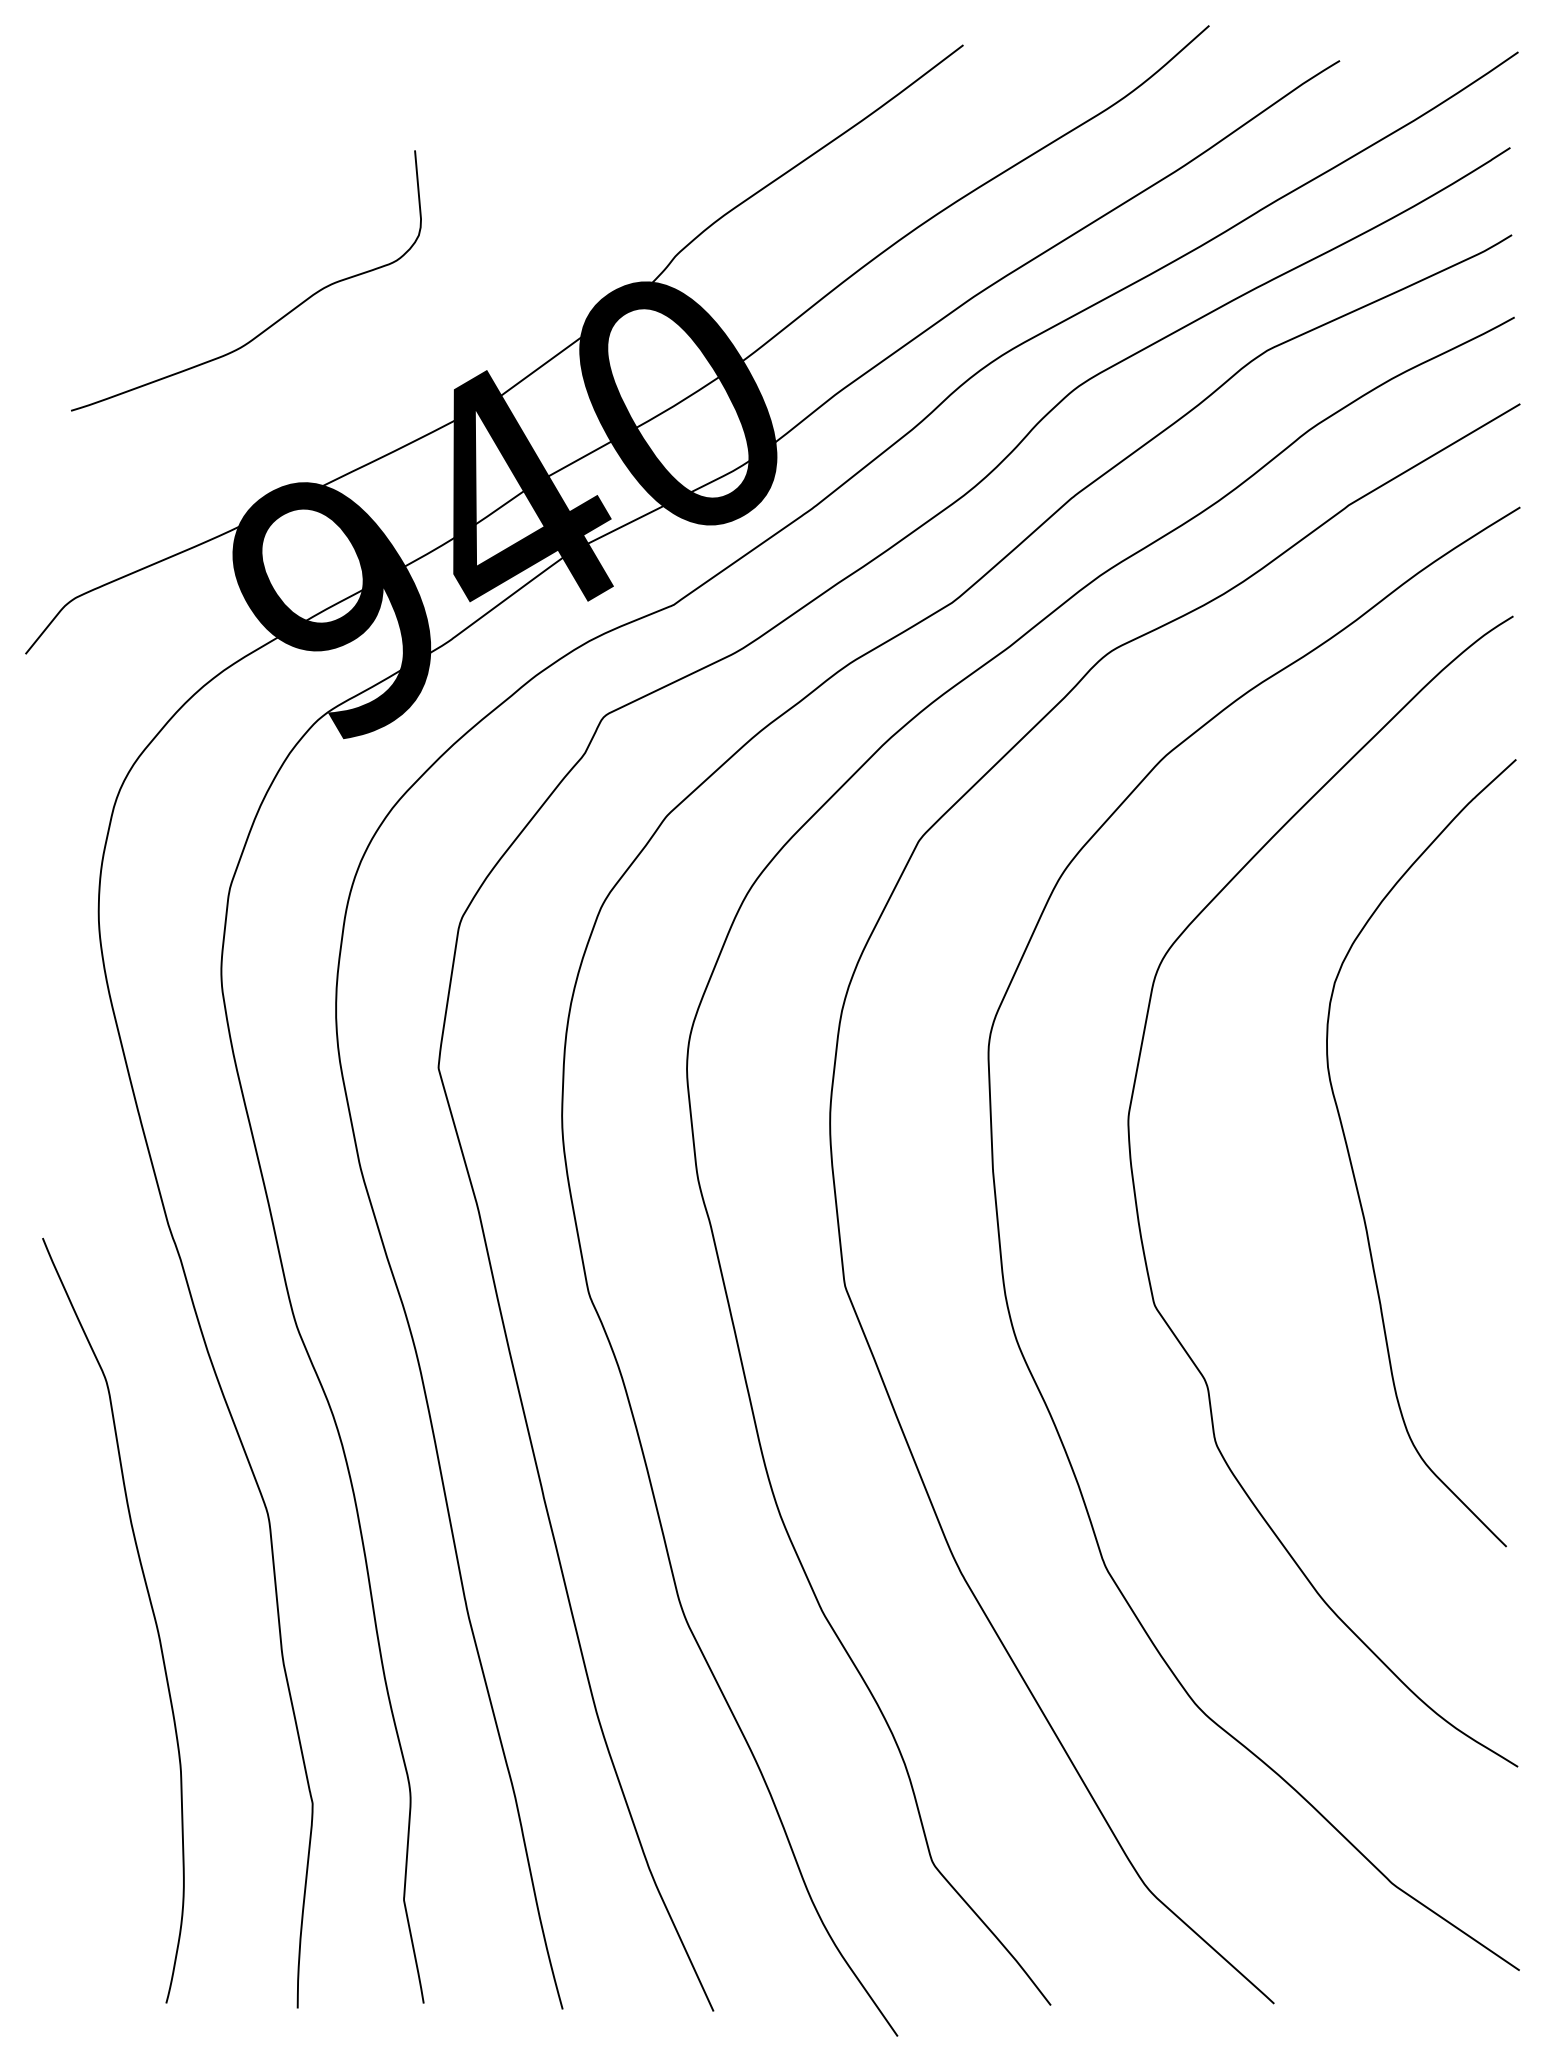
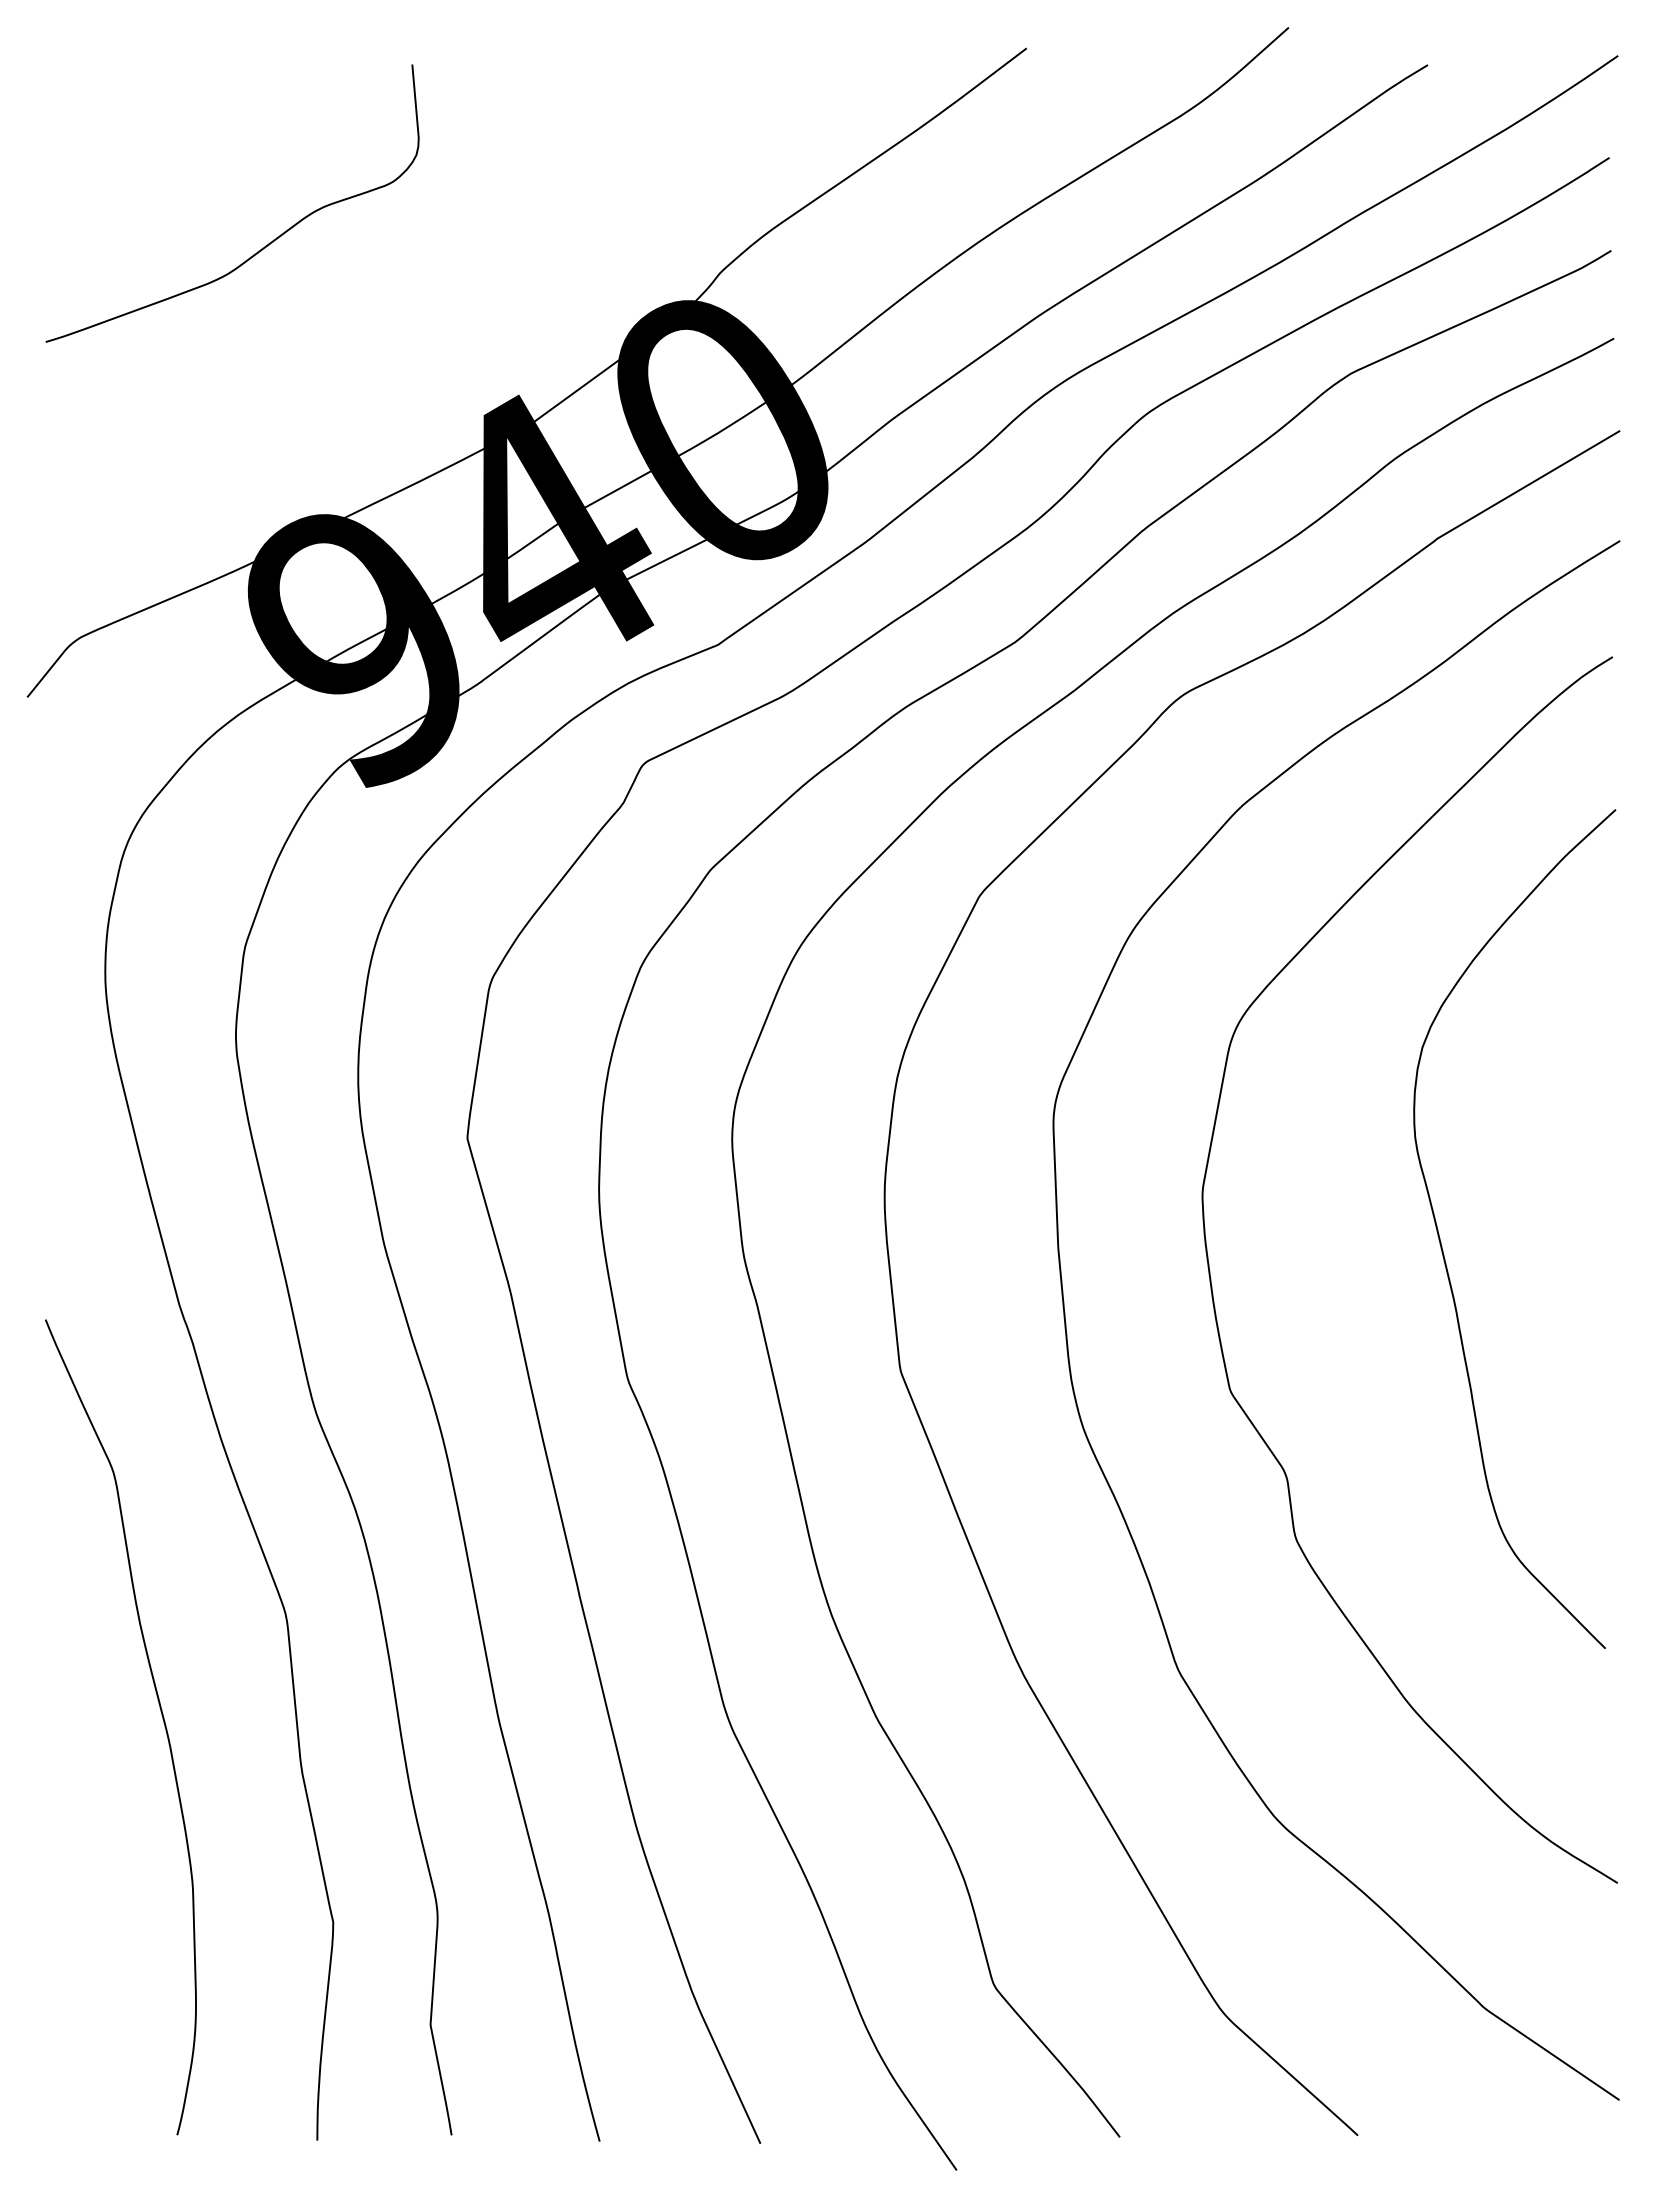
curve: (277, 320) -> (265, 245), moved

